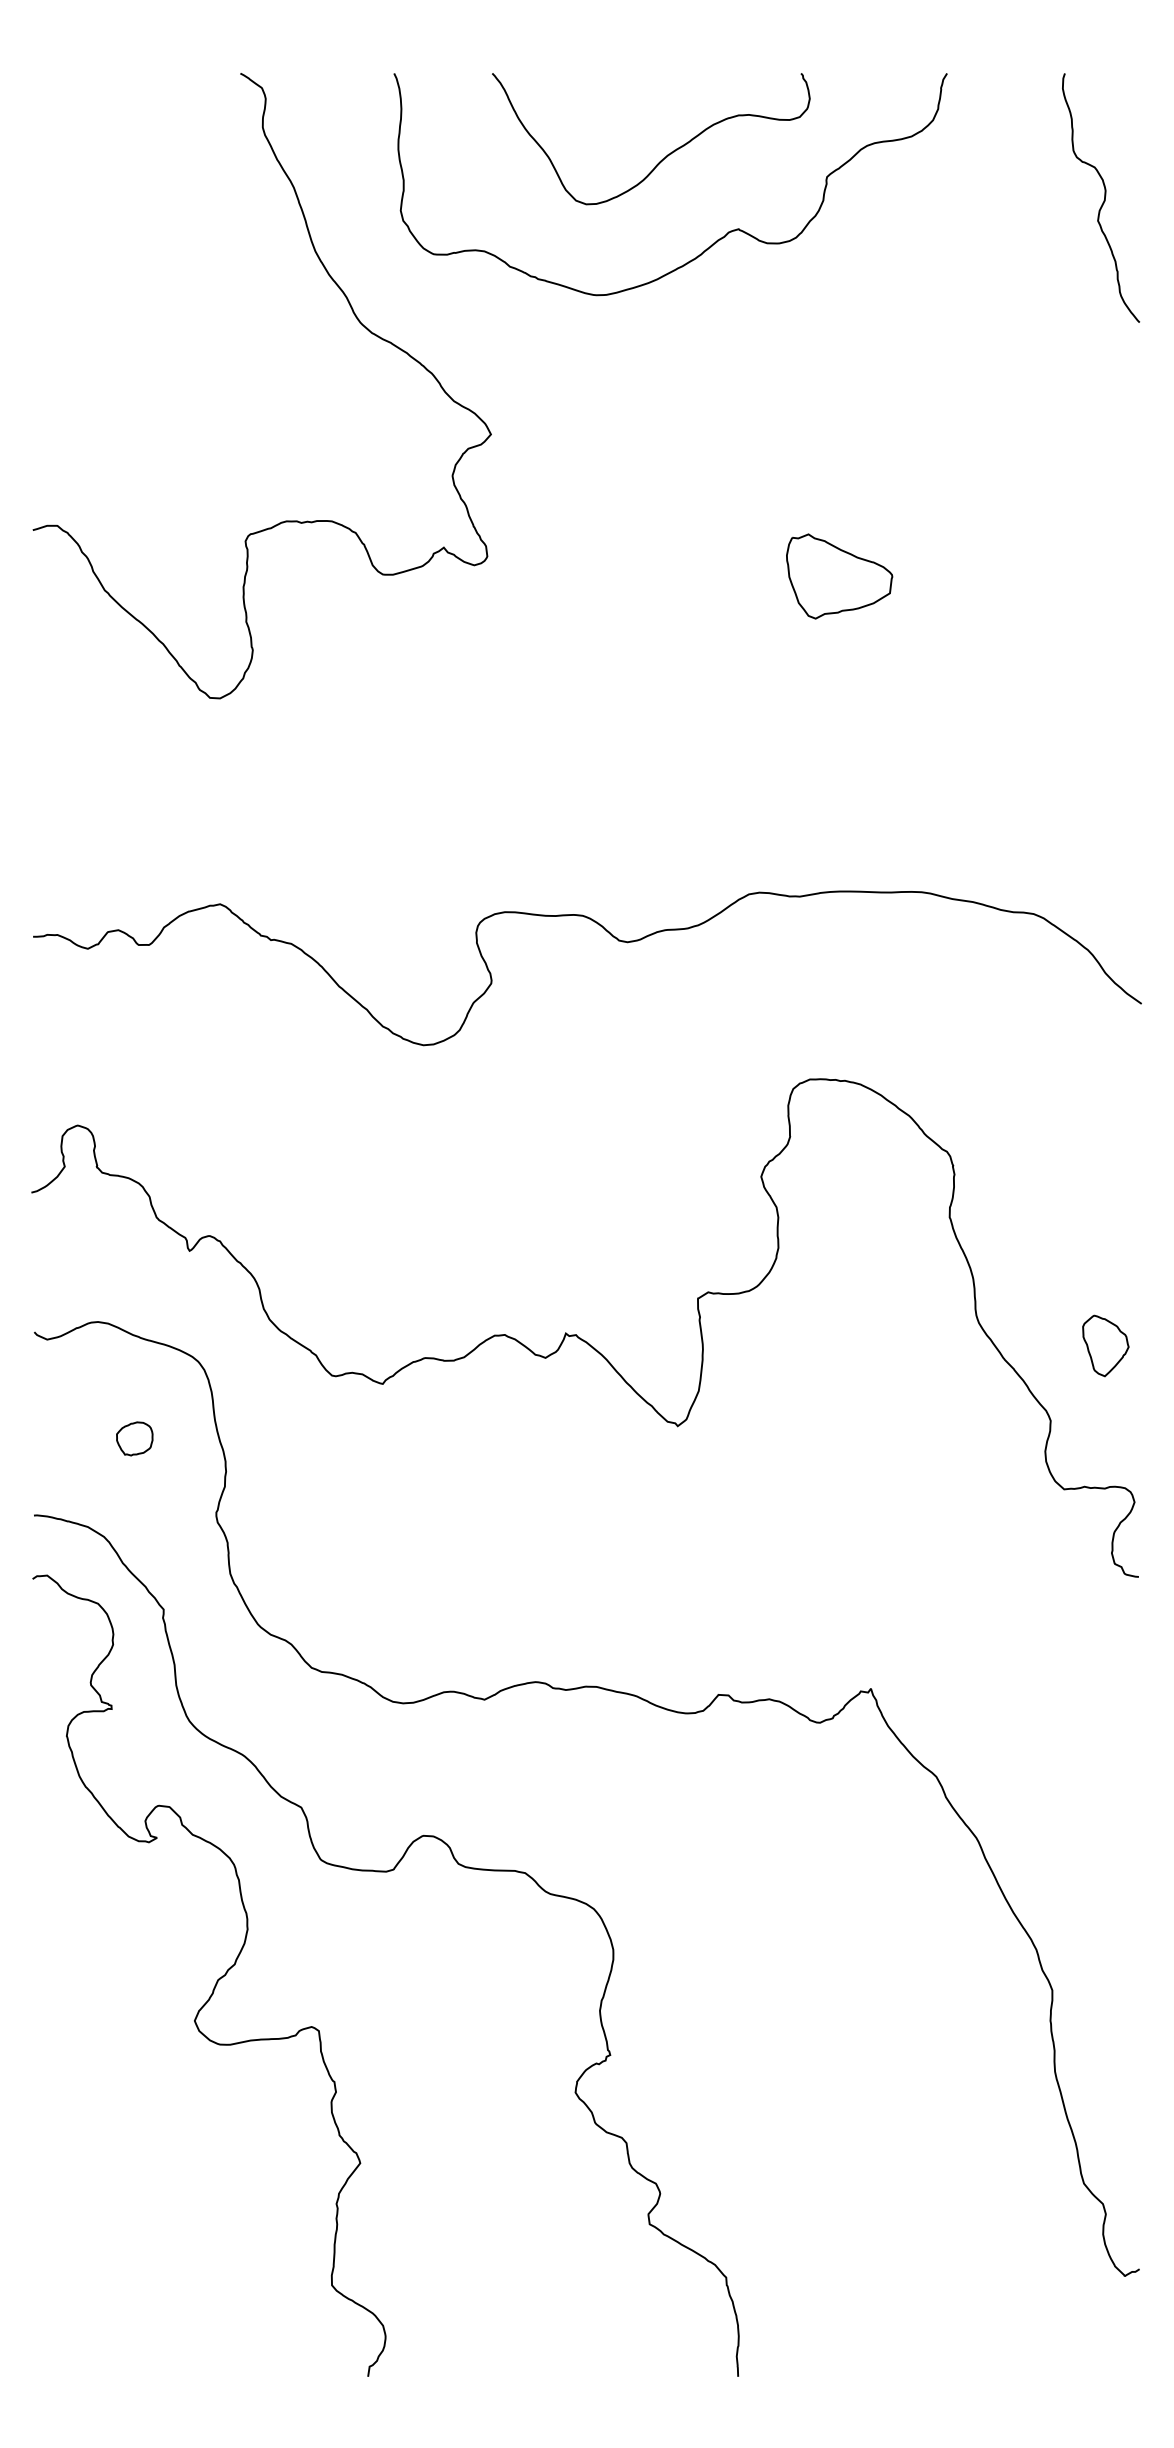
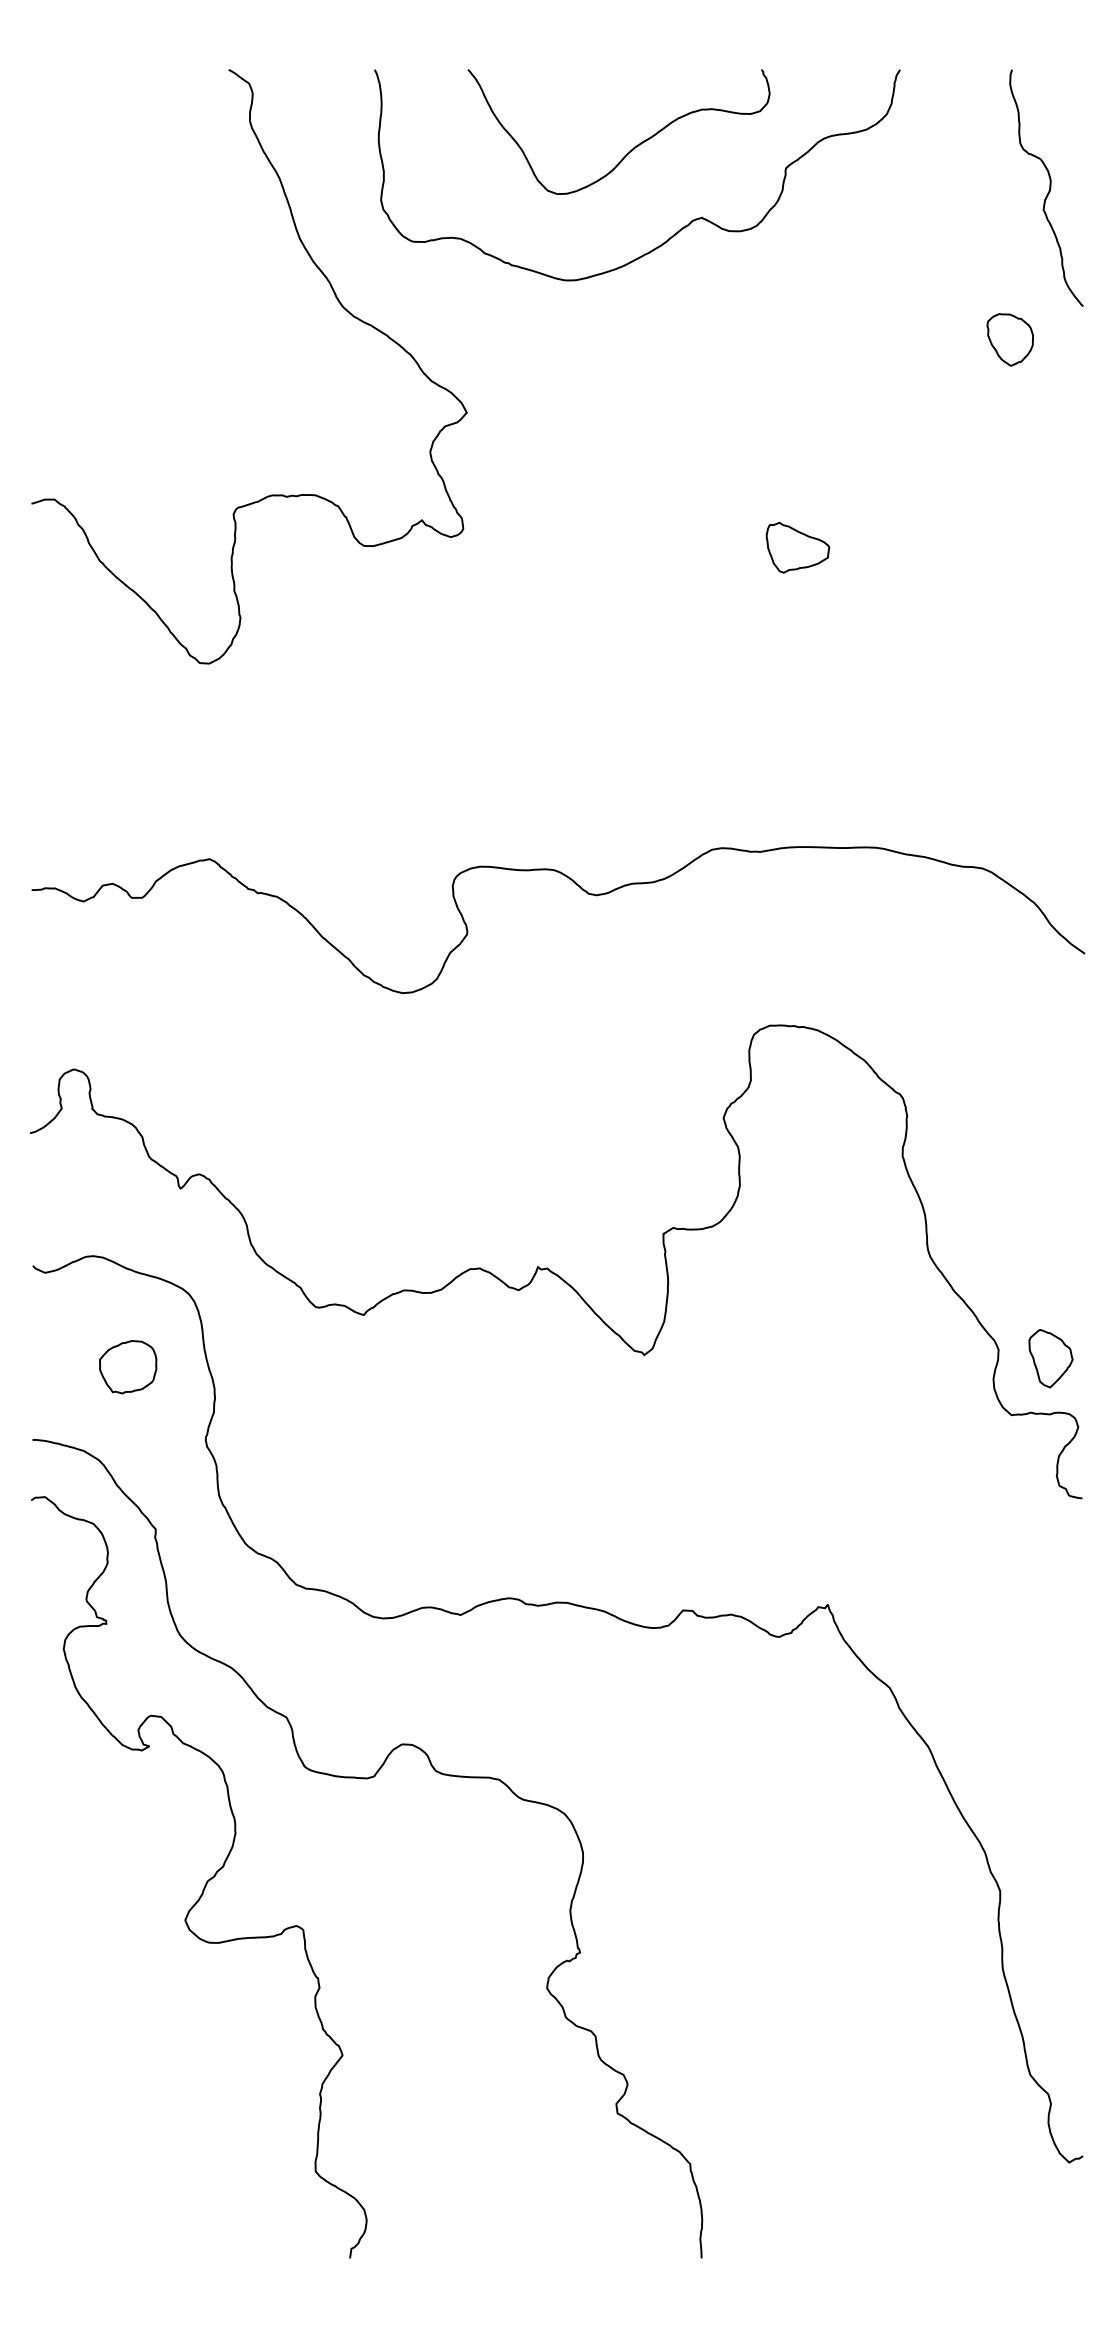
part: (1062, 357) -> (1009, 339), added
part: (839, 576) -> (797, 547), size x0.62
part: (1105, 1345) -> (1050, 1358), moved
part: (134, 1438) -> (128, 1366), size x1.67

